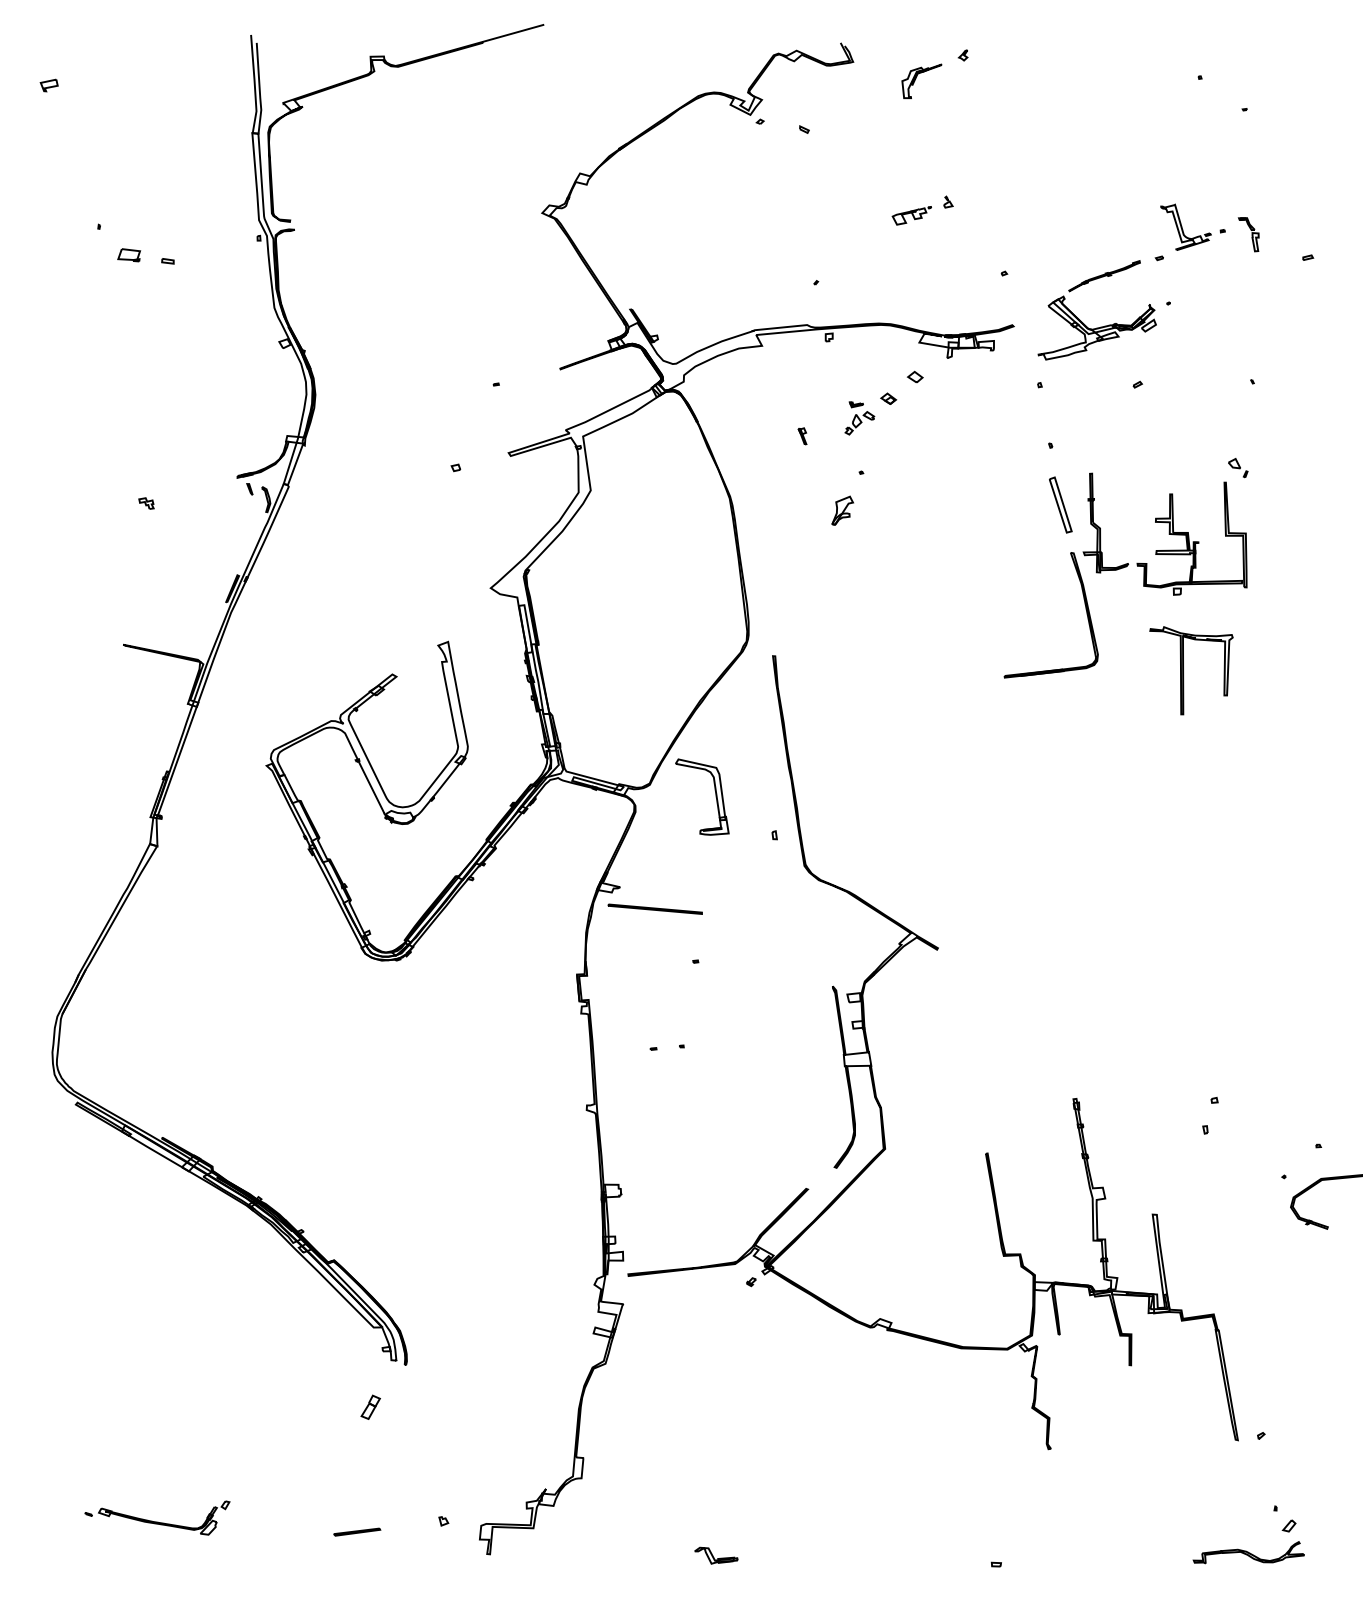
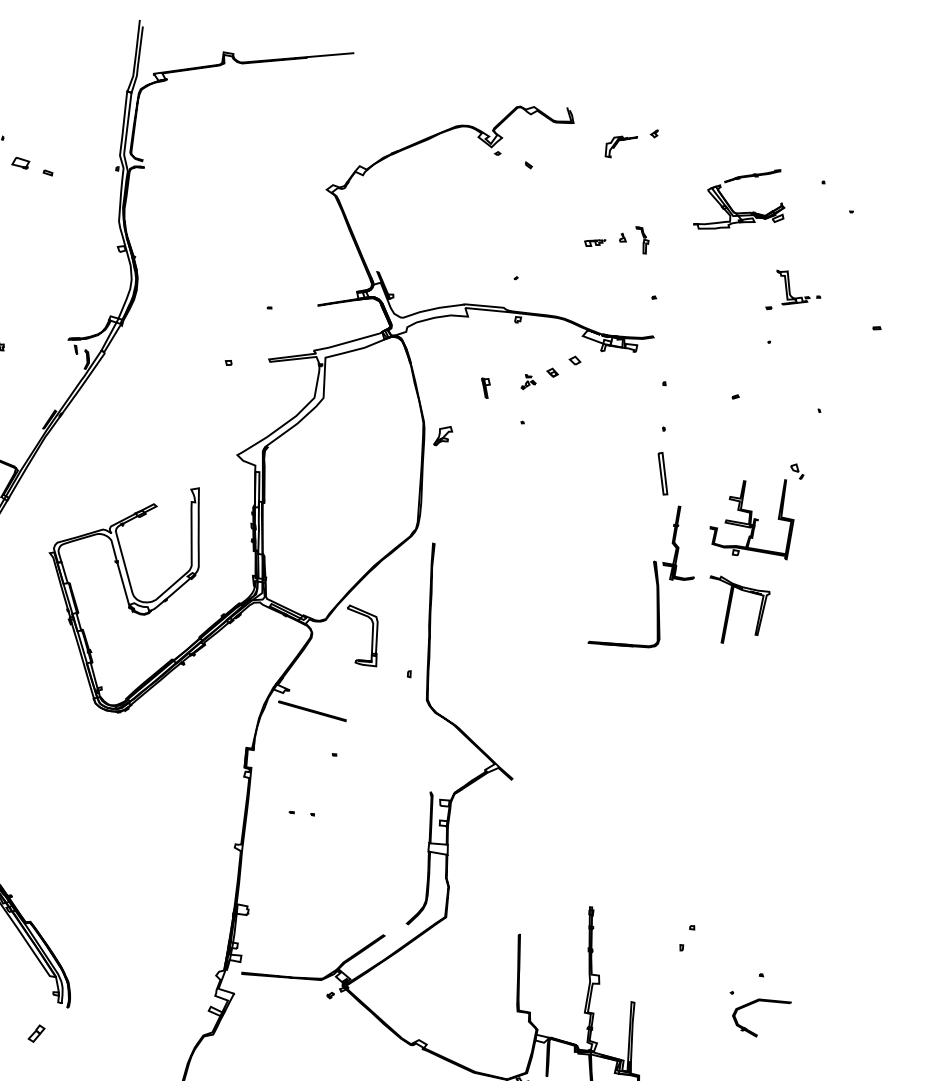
part: (911, 215) -> (594, 242), size x0.7
part: (1248, 234) -> (641, 240), moved
part: (1100, 326) -> (742, 212), moved
part: (859, 418) -> (528, 382), size x0.6
part: (802, 436) -> (484, 388), size x1.6
part: (842, 510) -> (443, 435), moved
part: (1076, 572) -> (655, 576), moved

